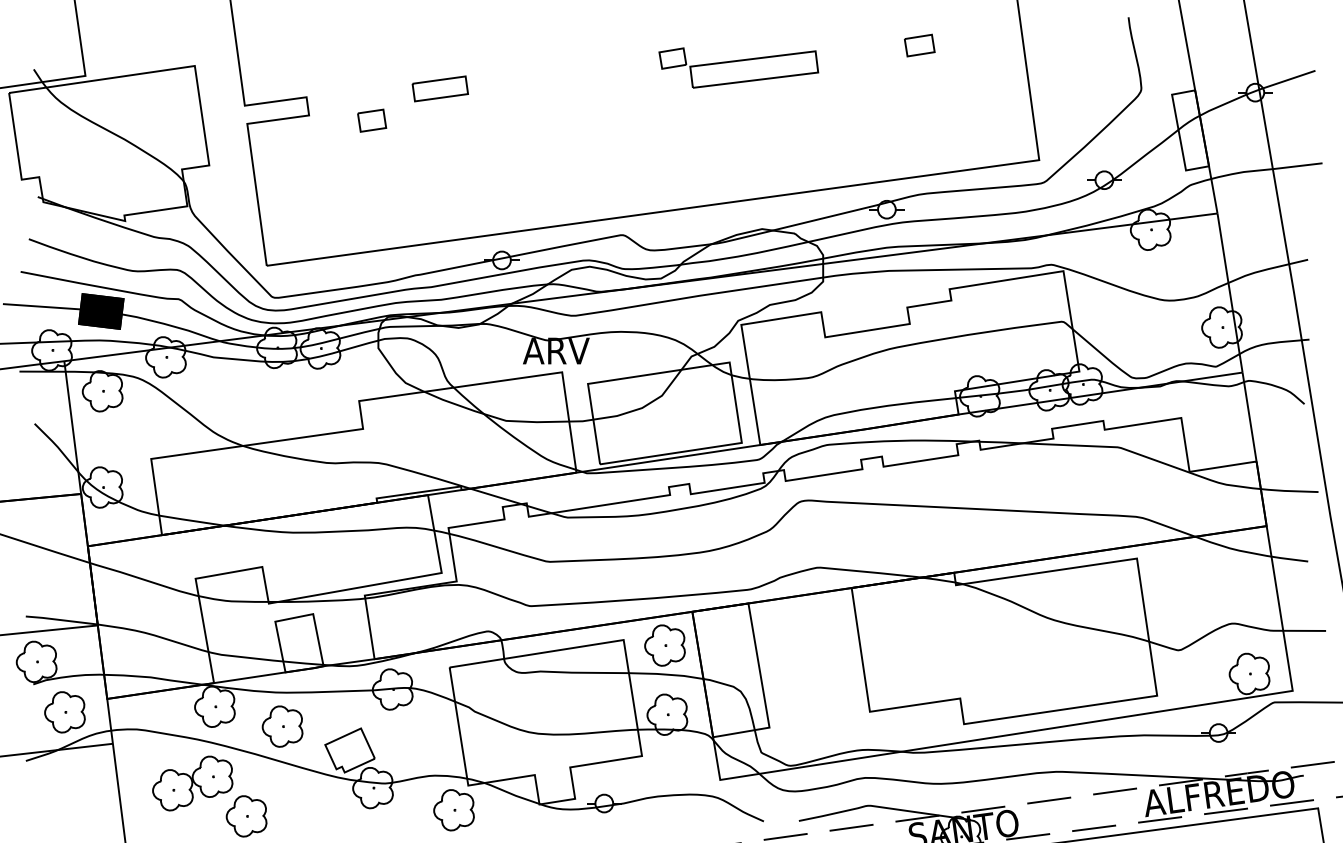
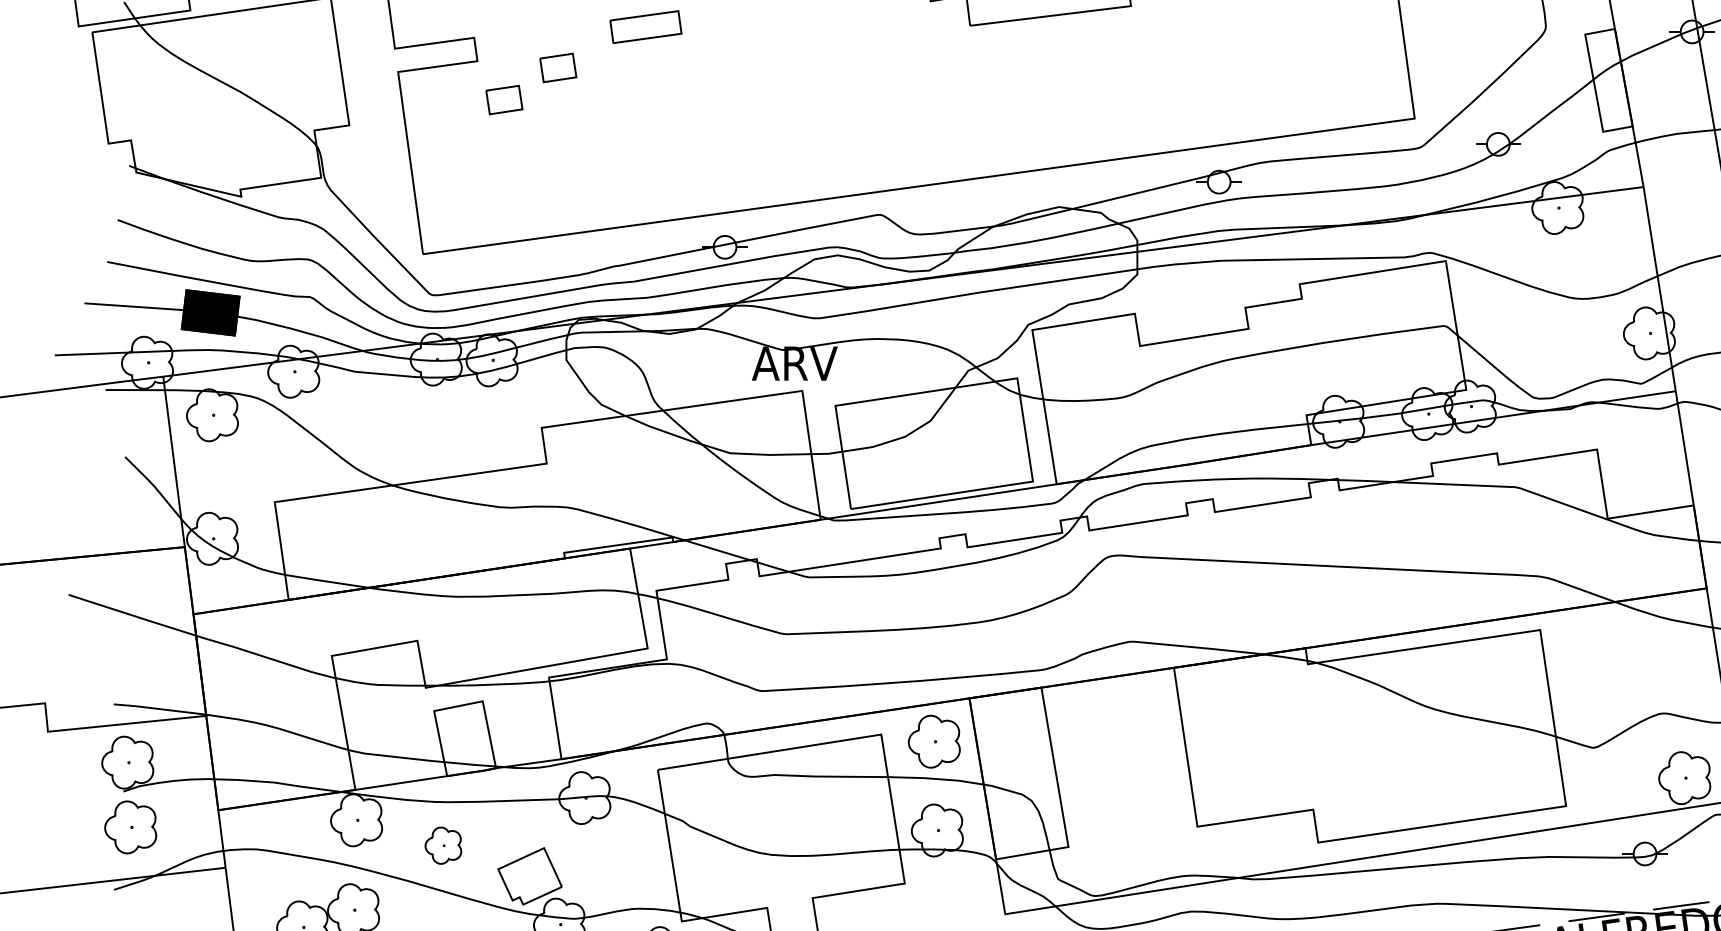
part: (330, 145) -> (504, 99), added
part: (64, 712) -> (130, 827), moved
part: (282, 726) -> (443, 845), size x0.7

